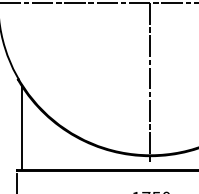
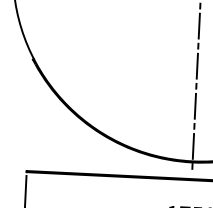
line: (21, 127) -> (34, 119), removed

